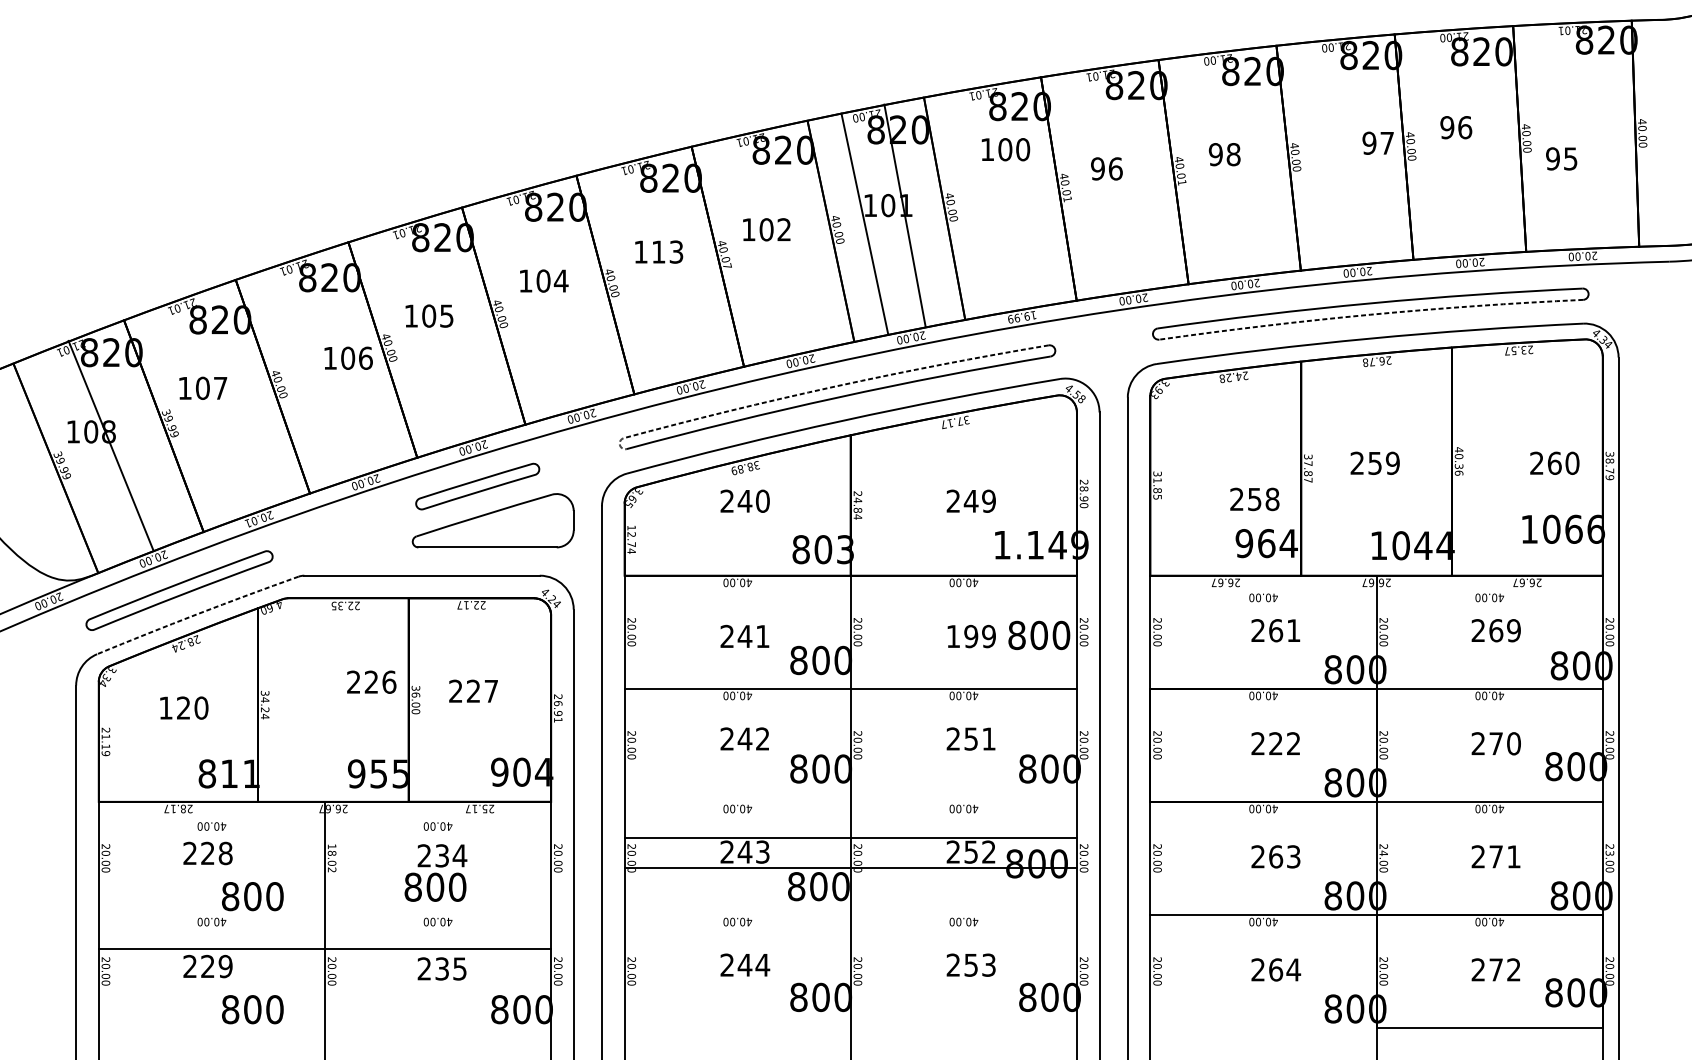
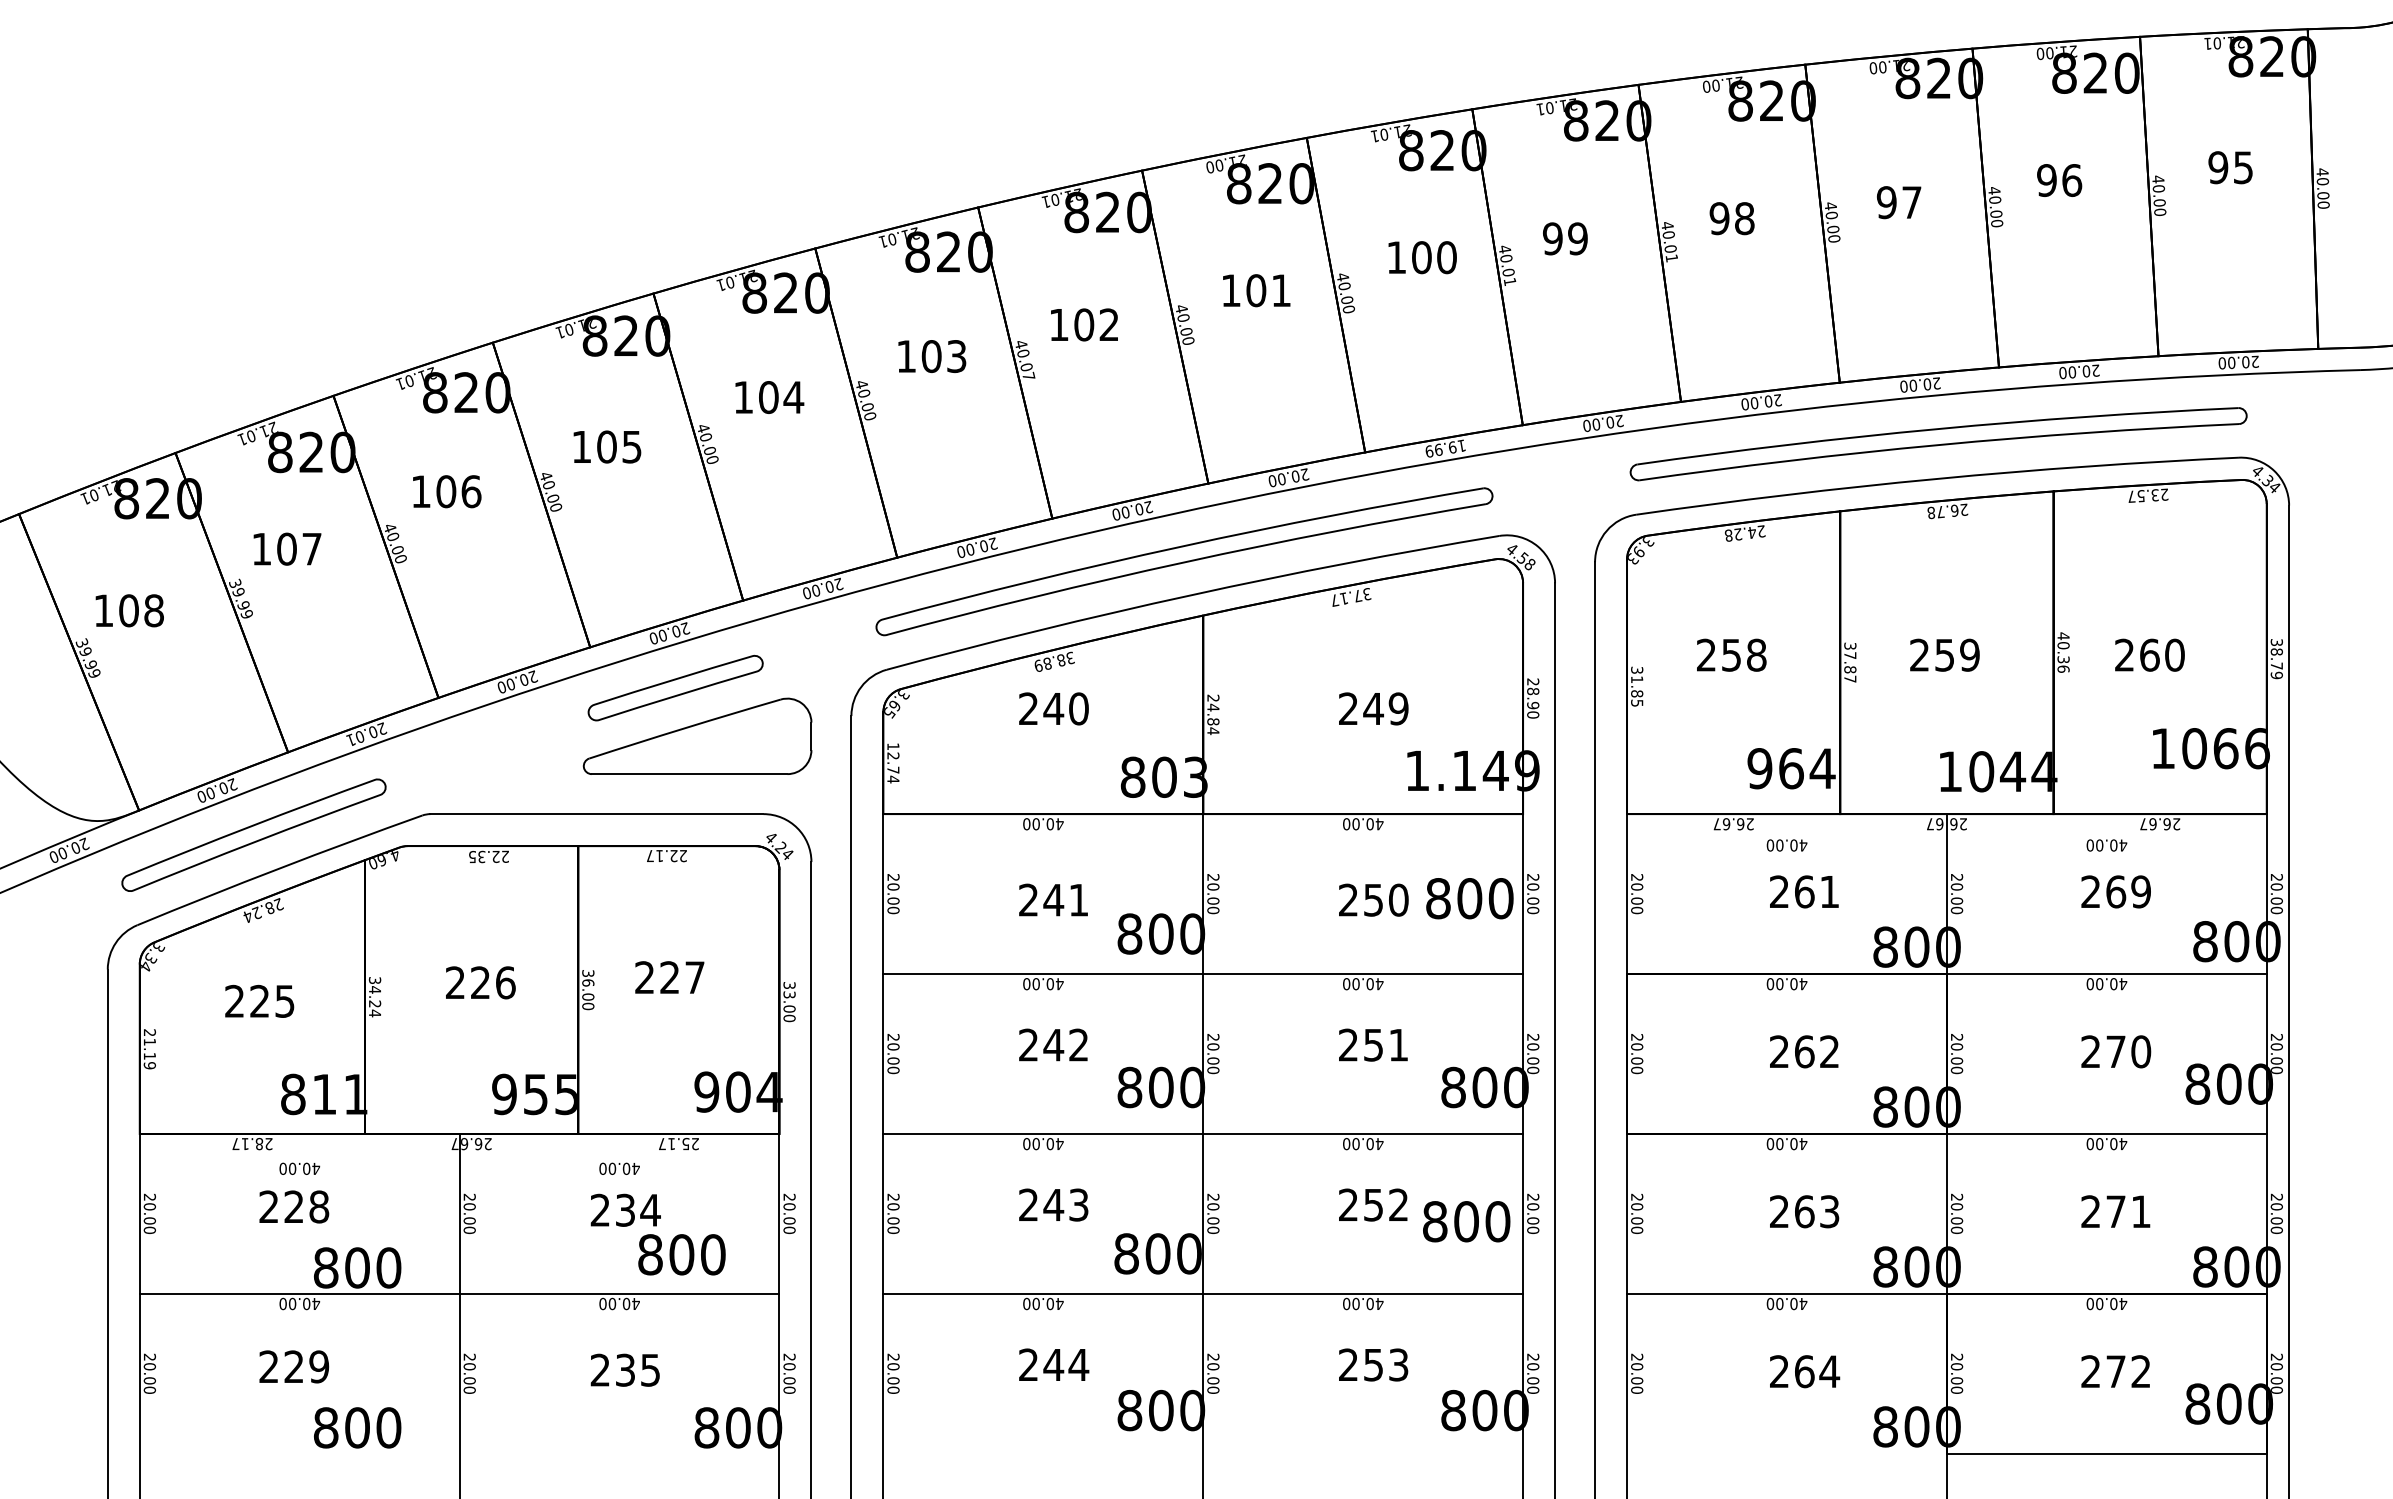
text: (1378, 143) -> (1899, 202), moved
text: (1005, 149) -> (1422, 257), moved
text: (1561, 158) -> (2230, 167), moved
text: (1116, 168) -> (1578, 238), 96 -> 99
line: (904, 215) -> (1335, 294), moved
line: (865, 223) -> (1175, 326), moved
text: (658, 252) -> (931, 356), 113 -> 103
arc: (1370, 315) -> (1938, 445), dashed -> solid
text: (348, 358) -> (447, 491), moved
line: (815, 390) -> (1153, 552), dashed -> solid
line: (111, 445) -> (79, 662), moved
text: (1554, 462) -> (2149, 654), moved
text: (1254, 498) -> (1731, 654), moved
arc: (197, 614) -> (279, 868), dashed -> solid
text: (971, 636) -> (1373, 899), 199 -> 250
text: (371, 682) -> (480, 982), moved
text: (183, 707) -> (259, 1000), 120 -> 225
text: (558, 708) -> (789, 1002), 26.91 -> 33.00
text: (1275, 743) -> (1804, 1051), 222 -> 262
line: (850, 837) -> (1203, 1133), moved
text: (1383, 853) -> (1956, 1206), 24.00 -> 20.00
text: (1609, 853) -> (2276, 1206), 23.00 -> 20.00
text: (331, 858) -> (469, 1213), 18.02 -> 20.00
line: (850, 867) -> (1203, 1293), moved
text: (435, 887) -> (681, 1254), moved
line: (324, 948) -> (459, 1293), moved

